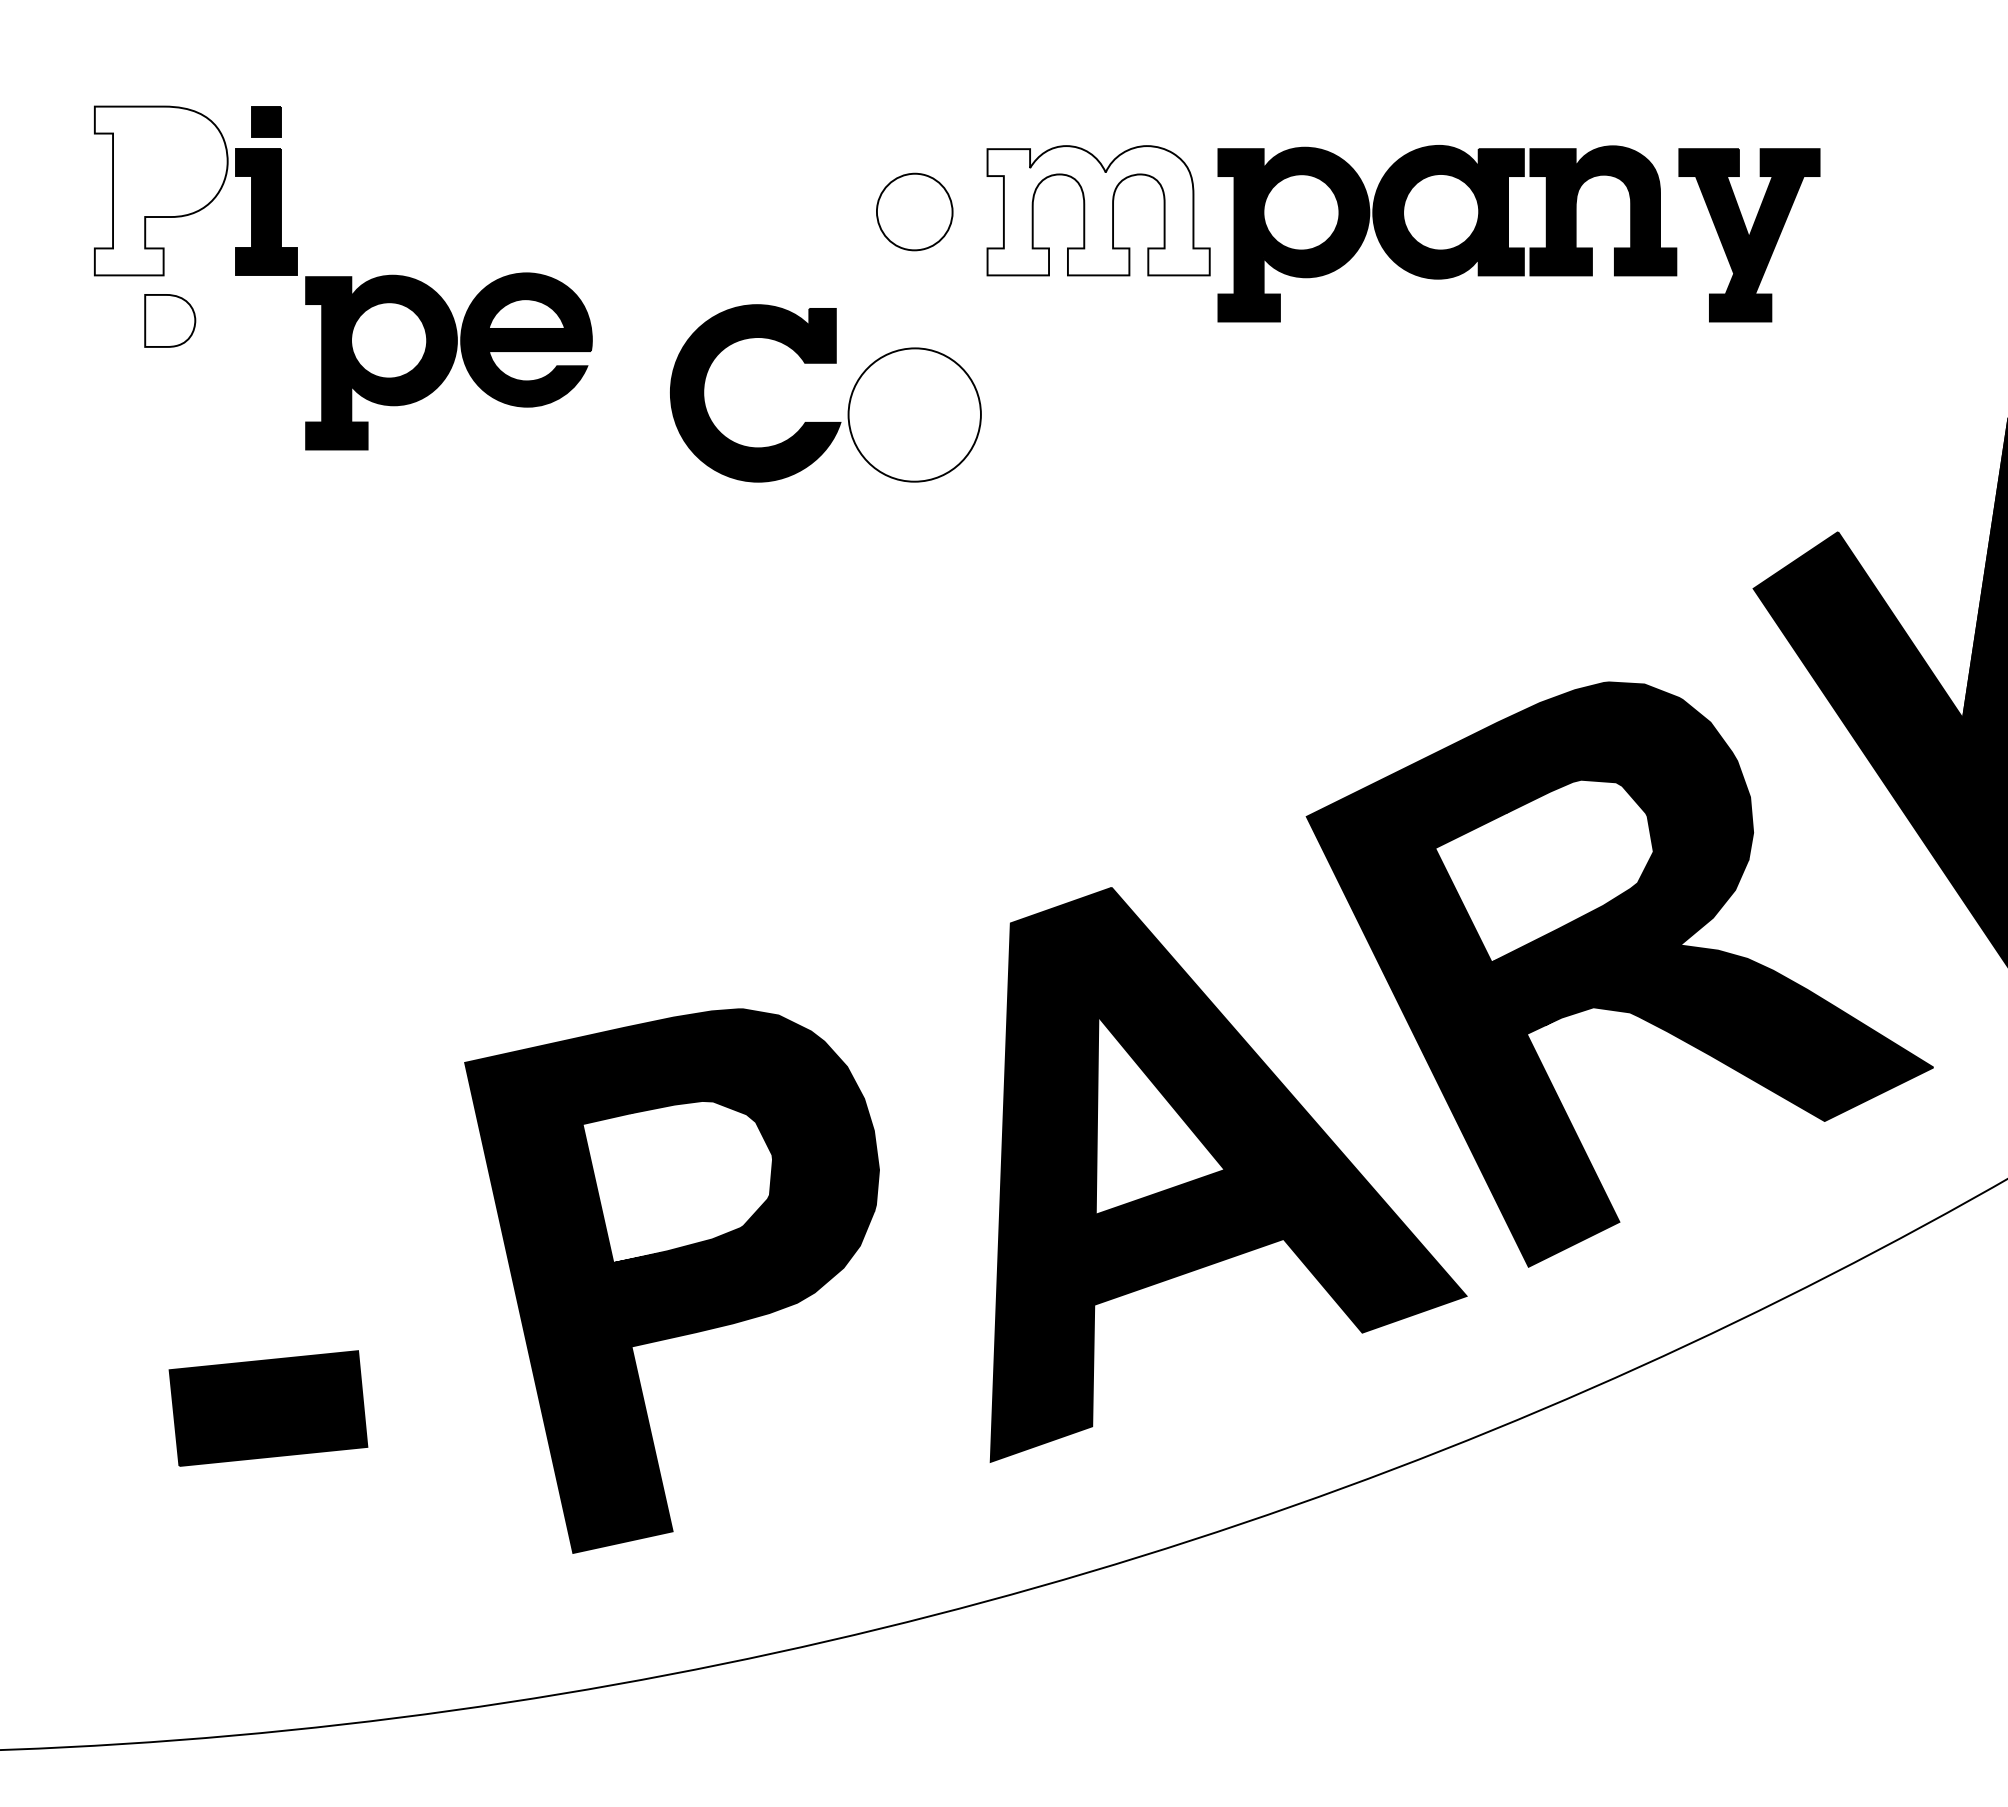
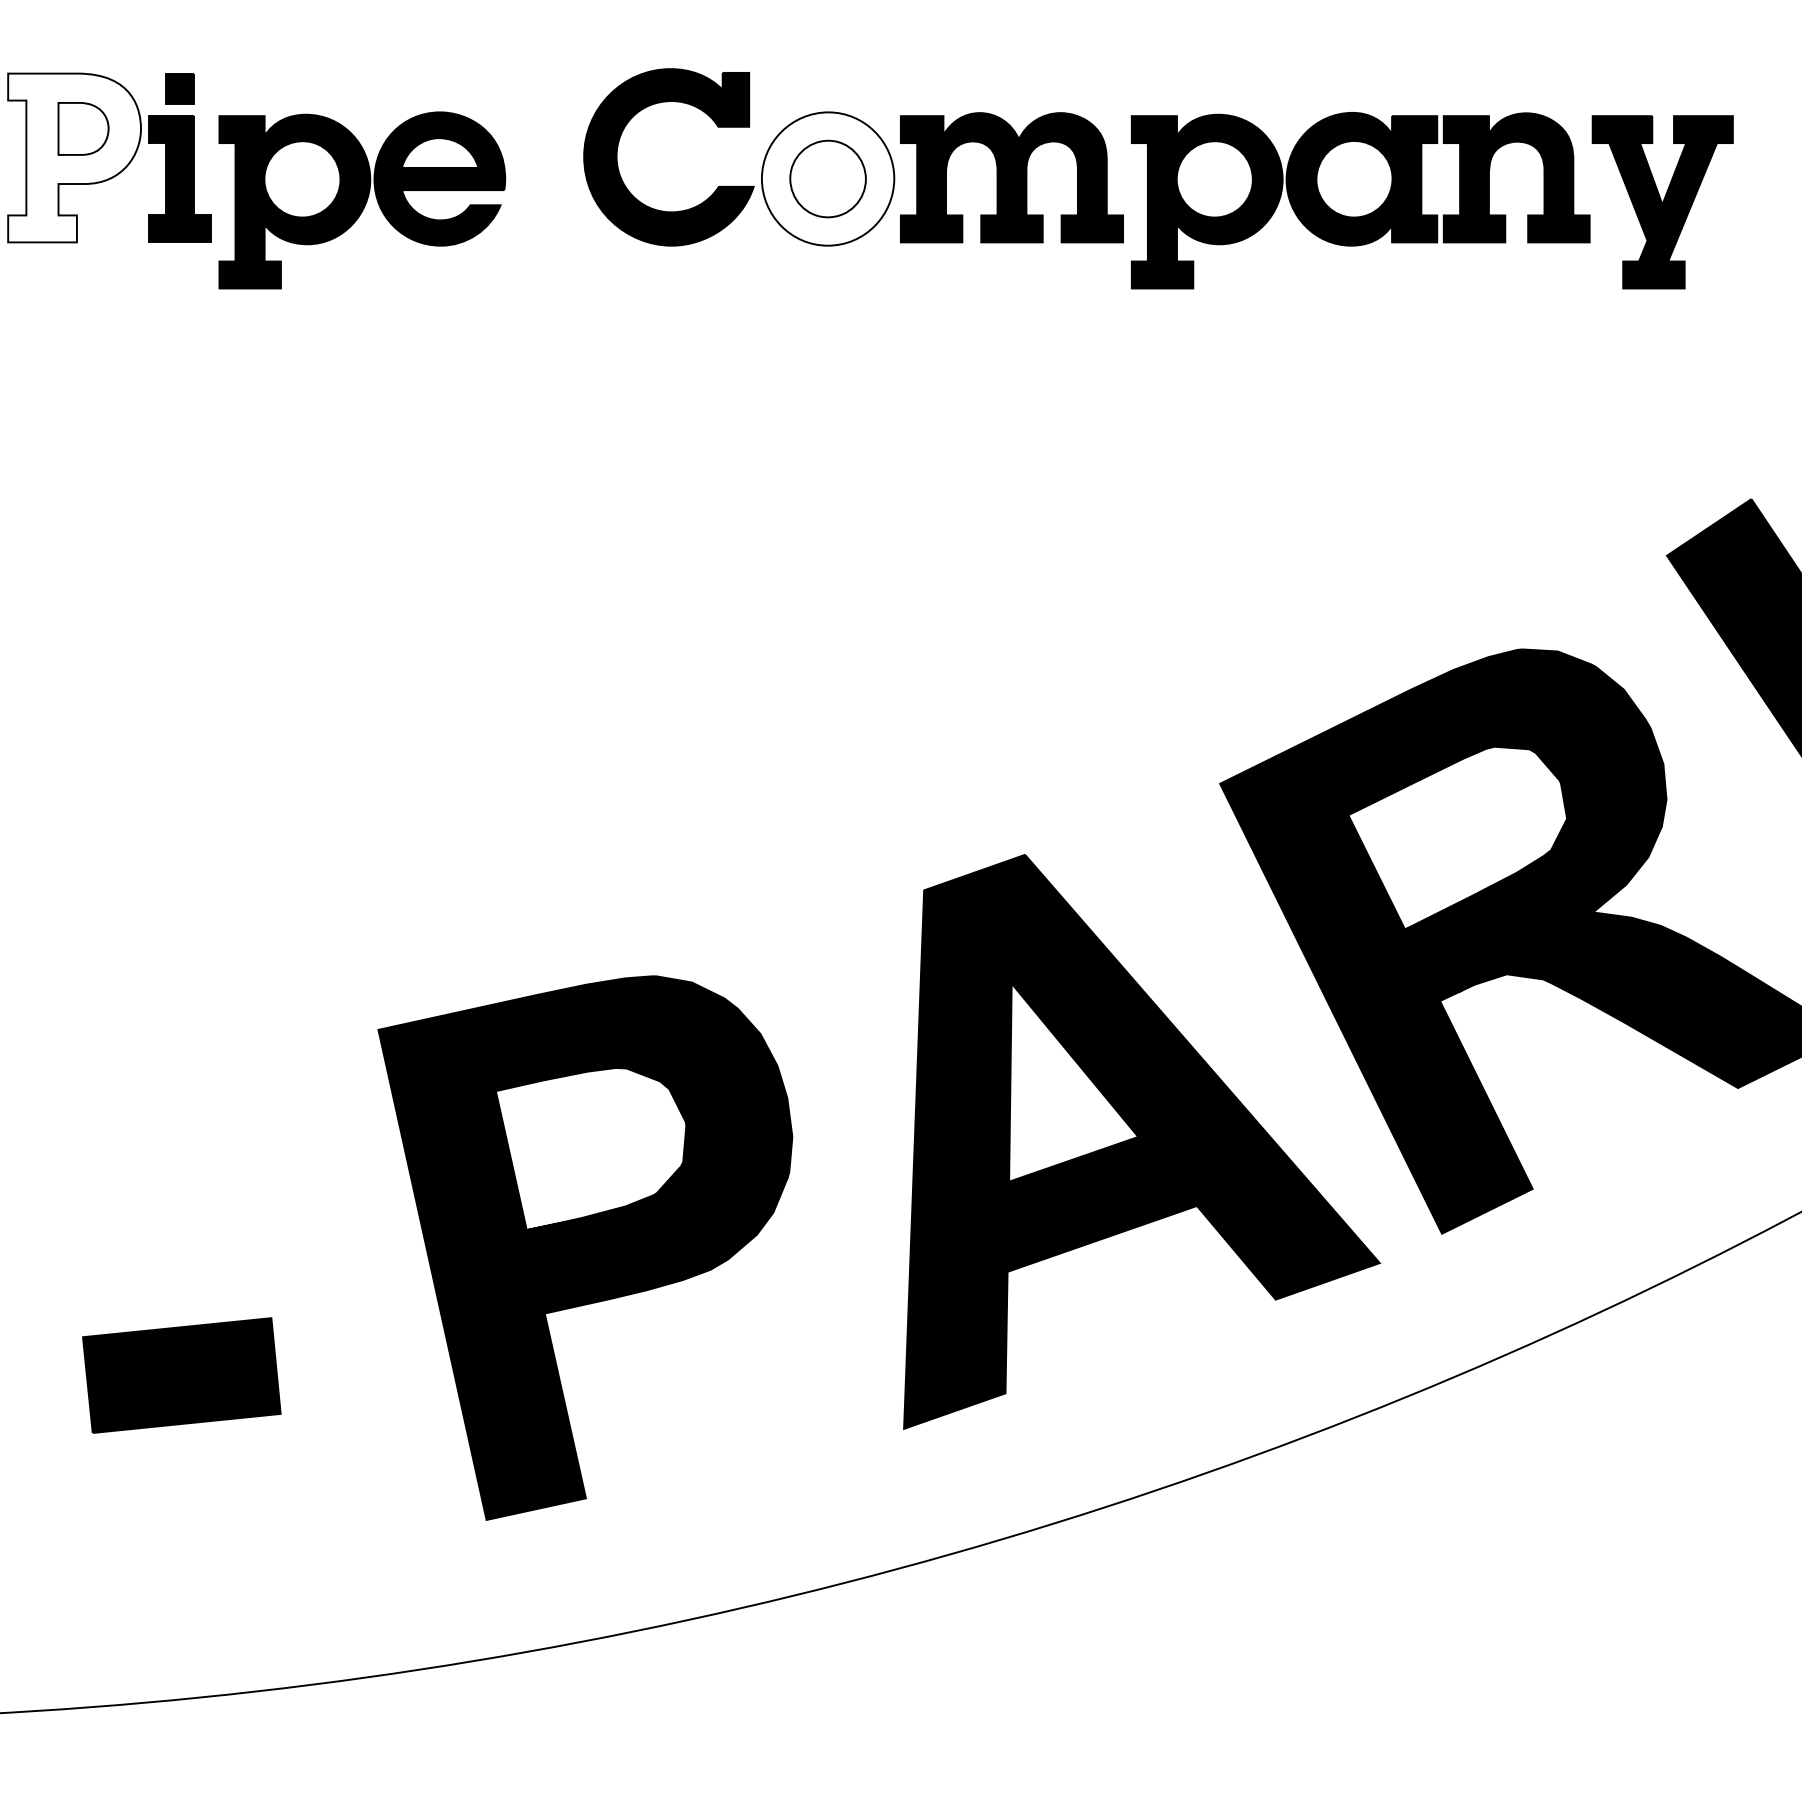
fill: (1098, 210) -> (1011, 177), added
part: (170, 320) -> (83, 128), moved
part: (448, 361) -> (361, 200), moved
part: (849, 397) -> (762, 161), moved

